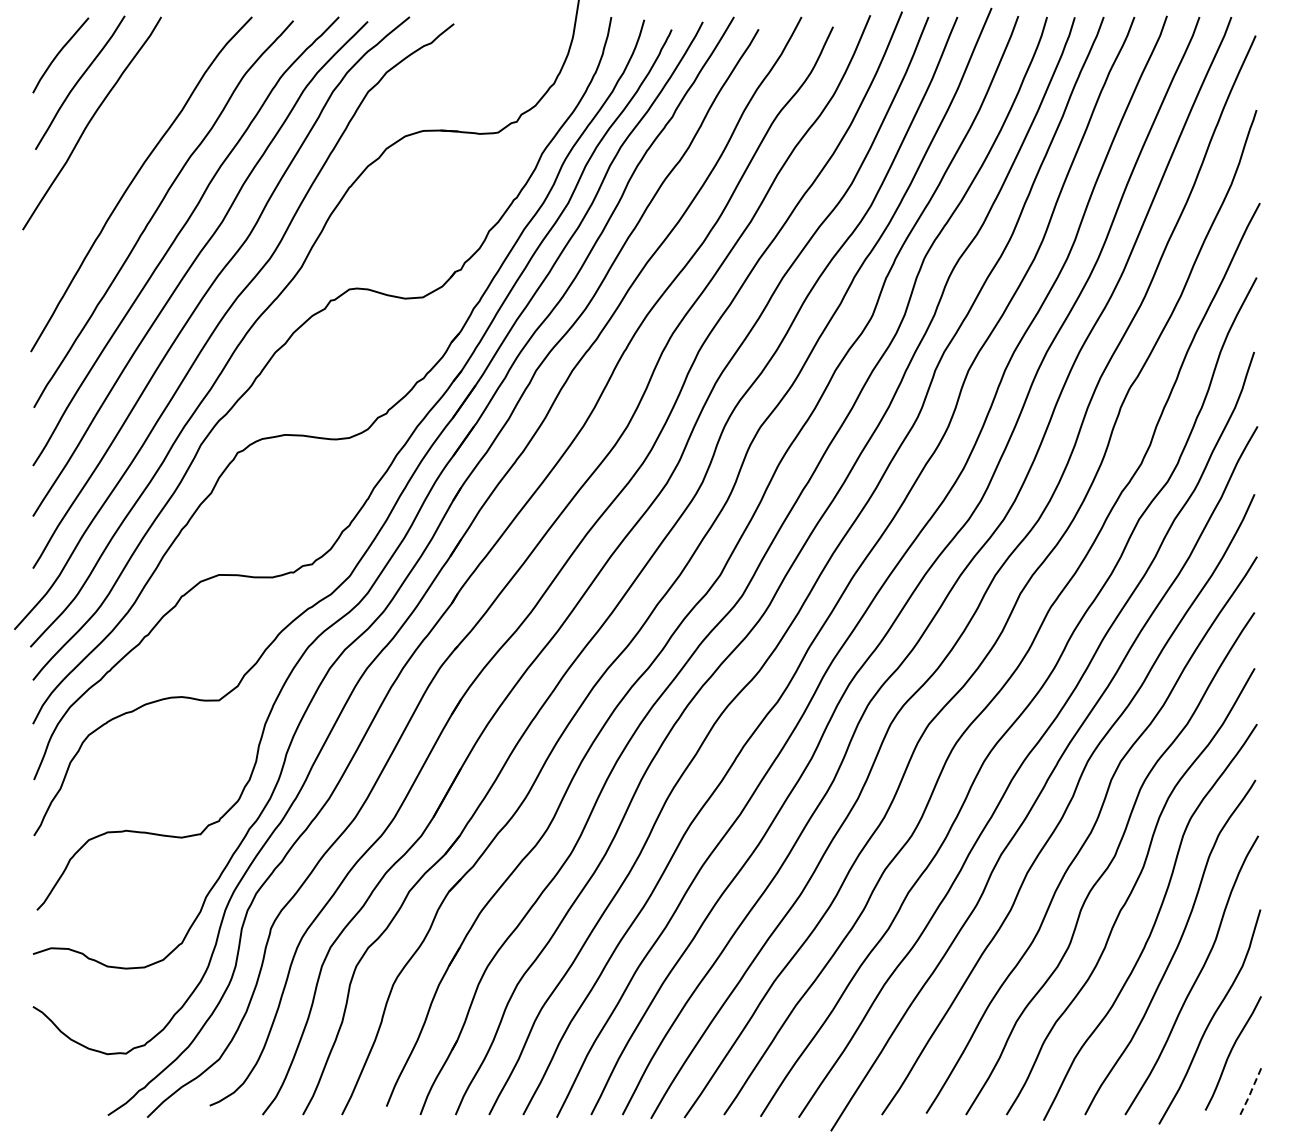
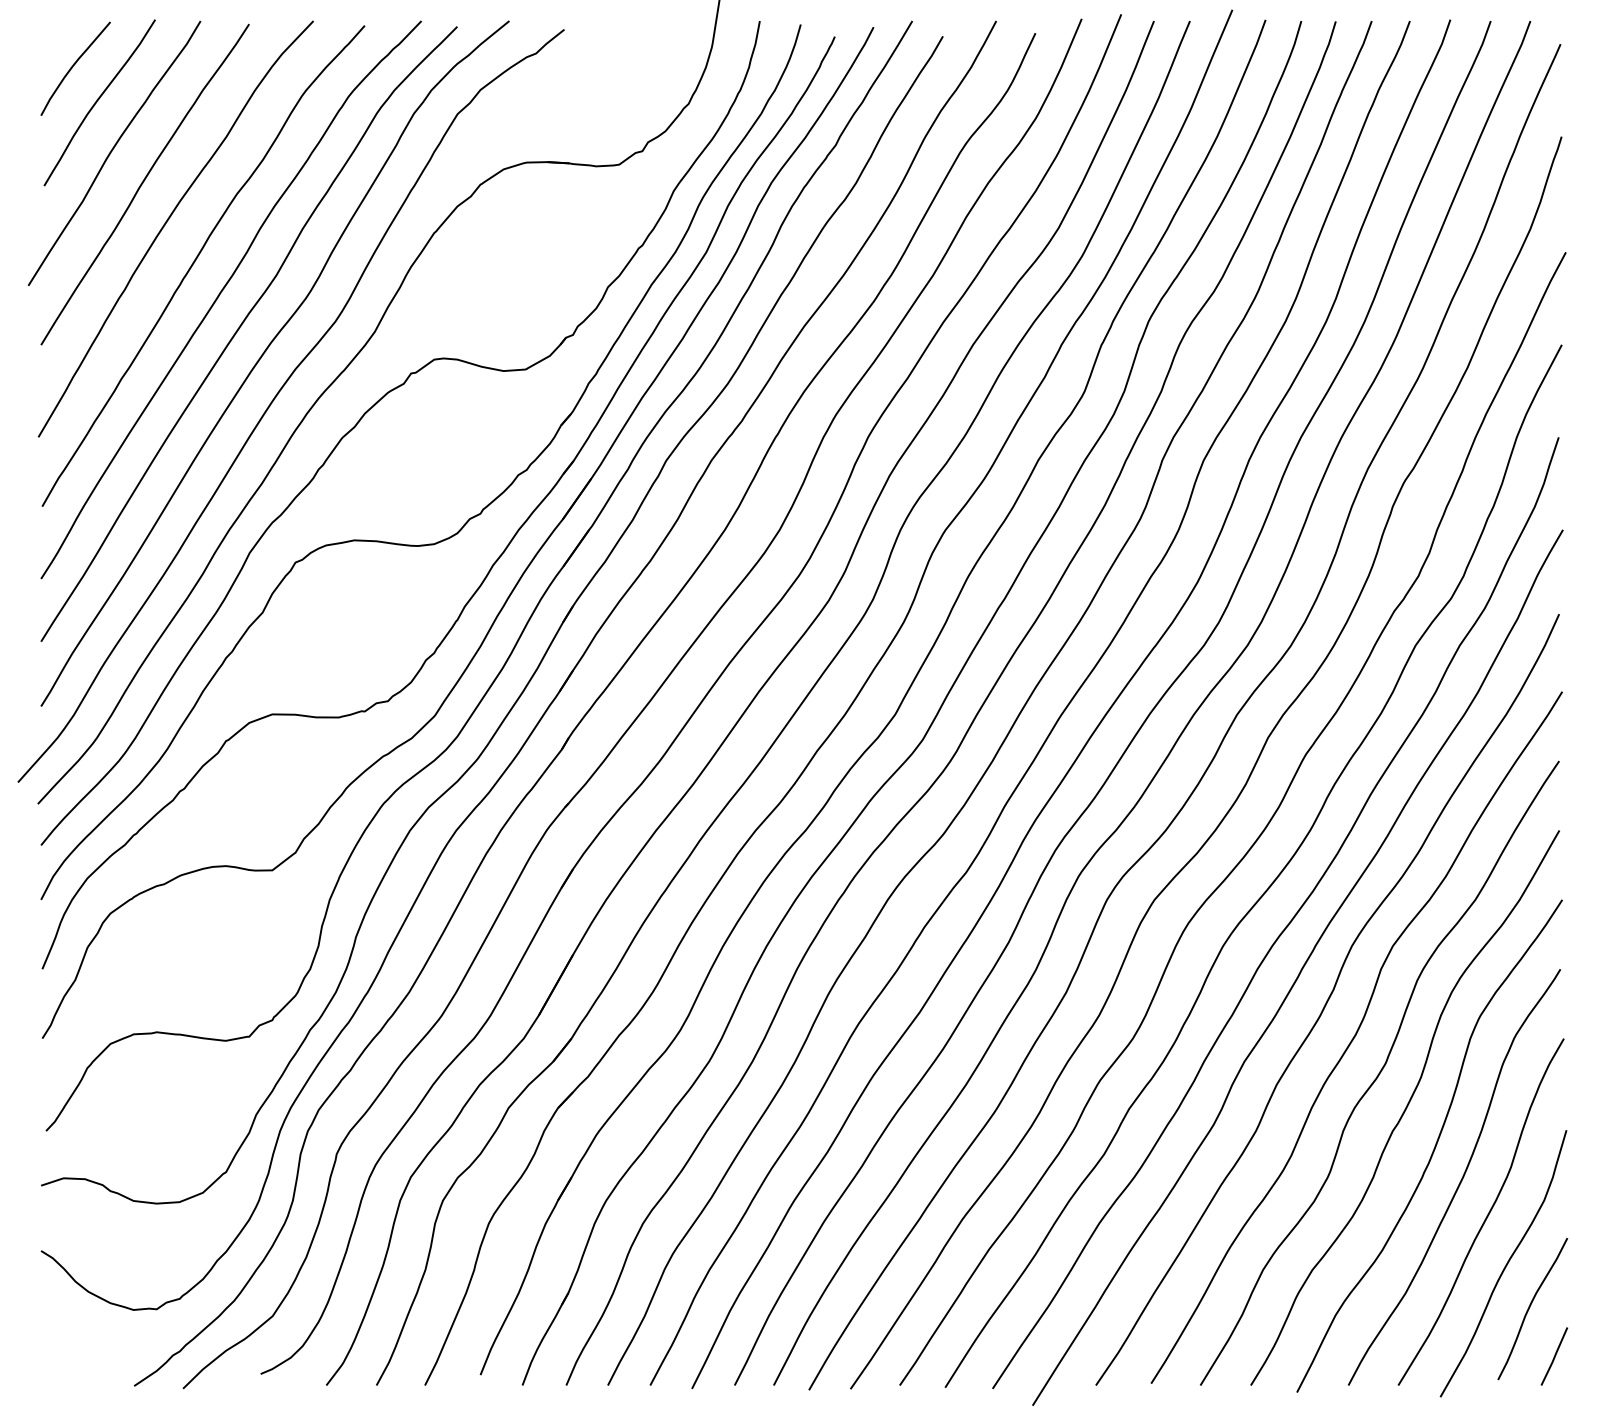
curve: (115, 147) -> (143, 183), added
line: (1250, 1092) -> (1554, 1357), dashed -> solid

